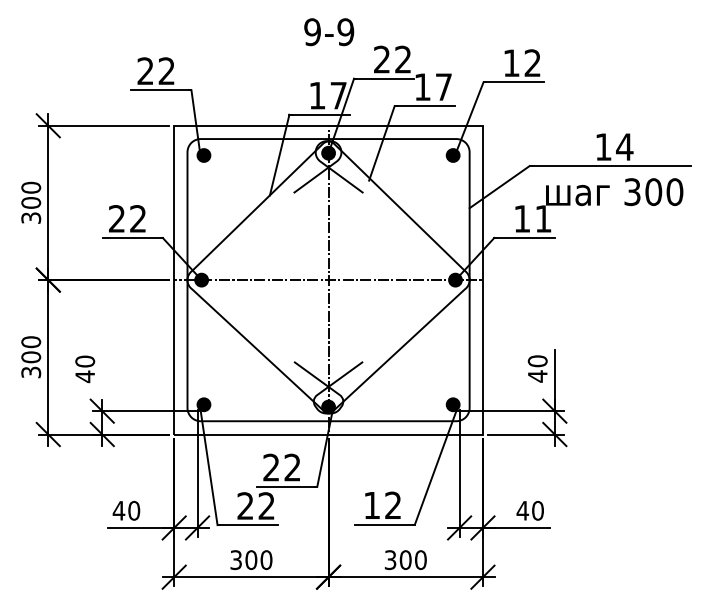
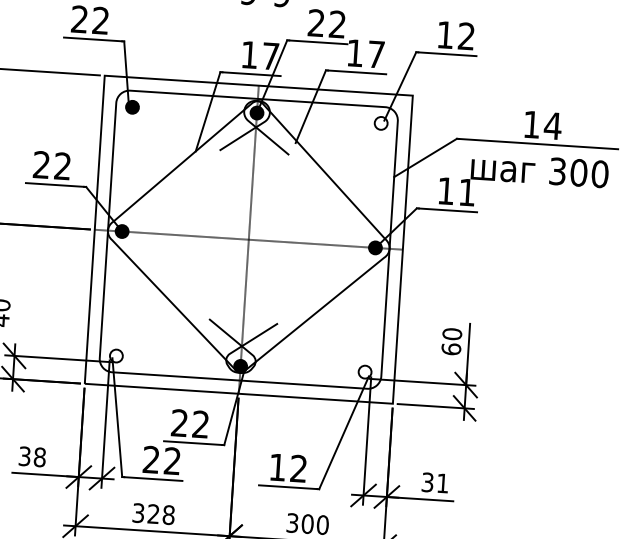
fill: (452, 155) -> (380, 123), removed
text: (537, 376) -> (451, 349), 40 -> 60
fill: (203, 404) -> (115, 355), removed
fill: (452, 404) -> (364, 371), removed
text: (126, 510) -> (32, 456), 40 -> 38
text: (529, 510) -> (434, 482), 40 -> 31
text: (258, 560) -> (160, 514), 300 -> 328

